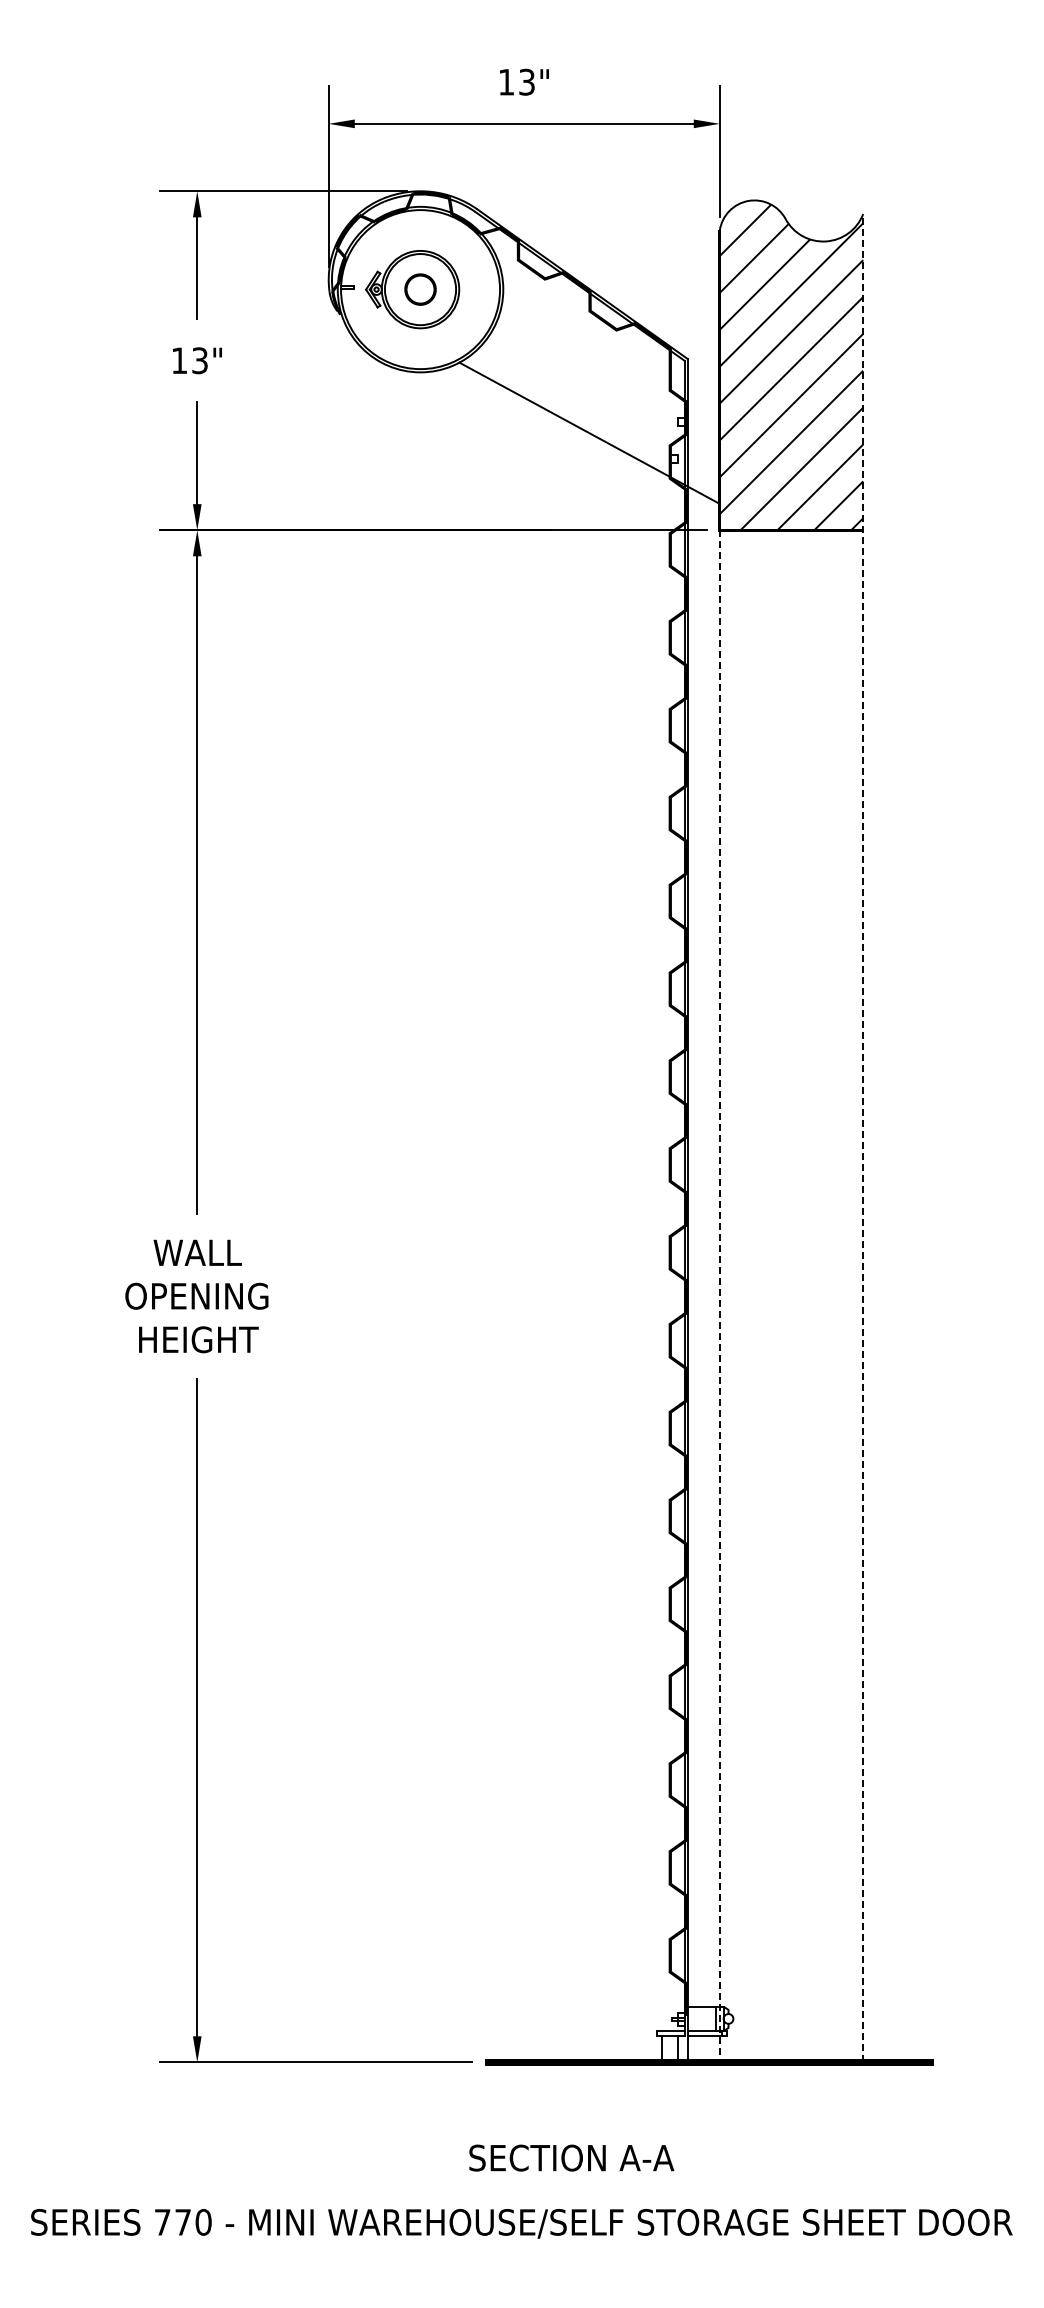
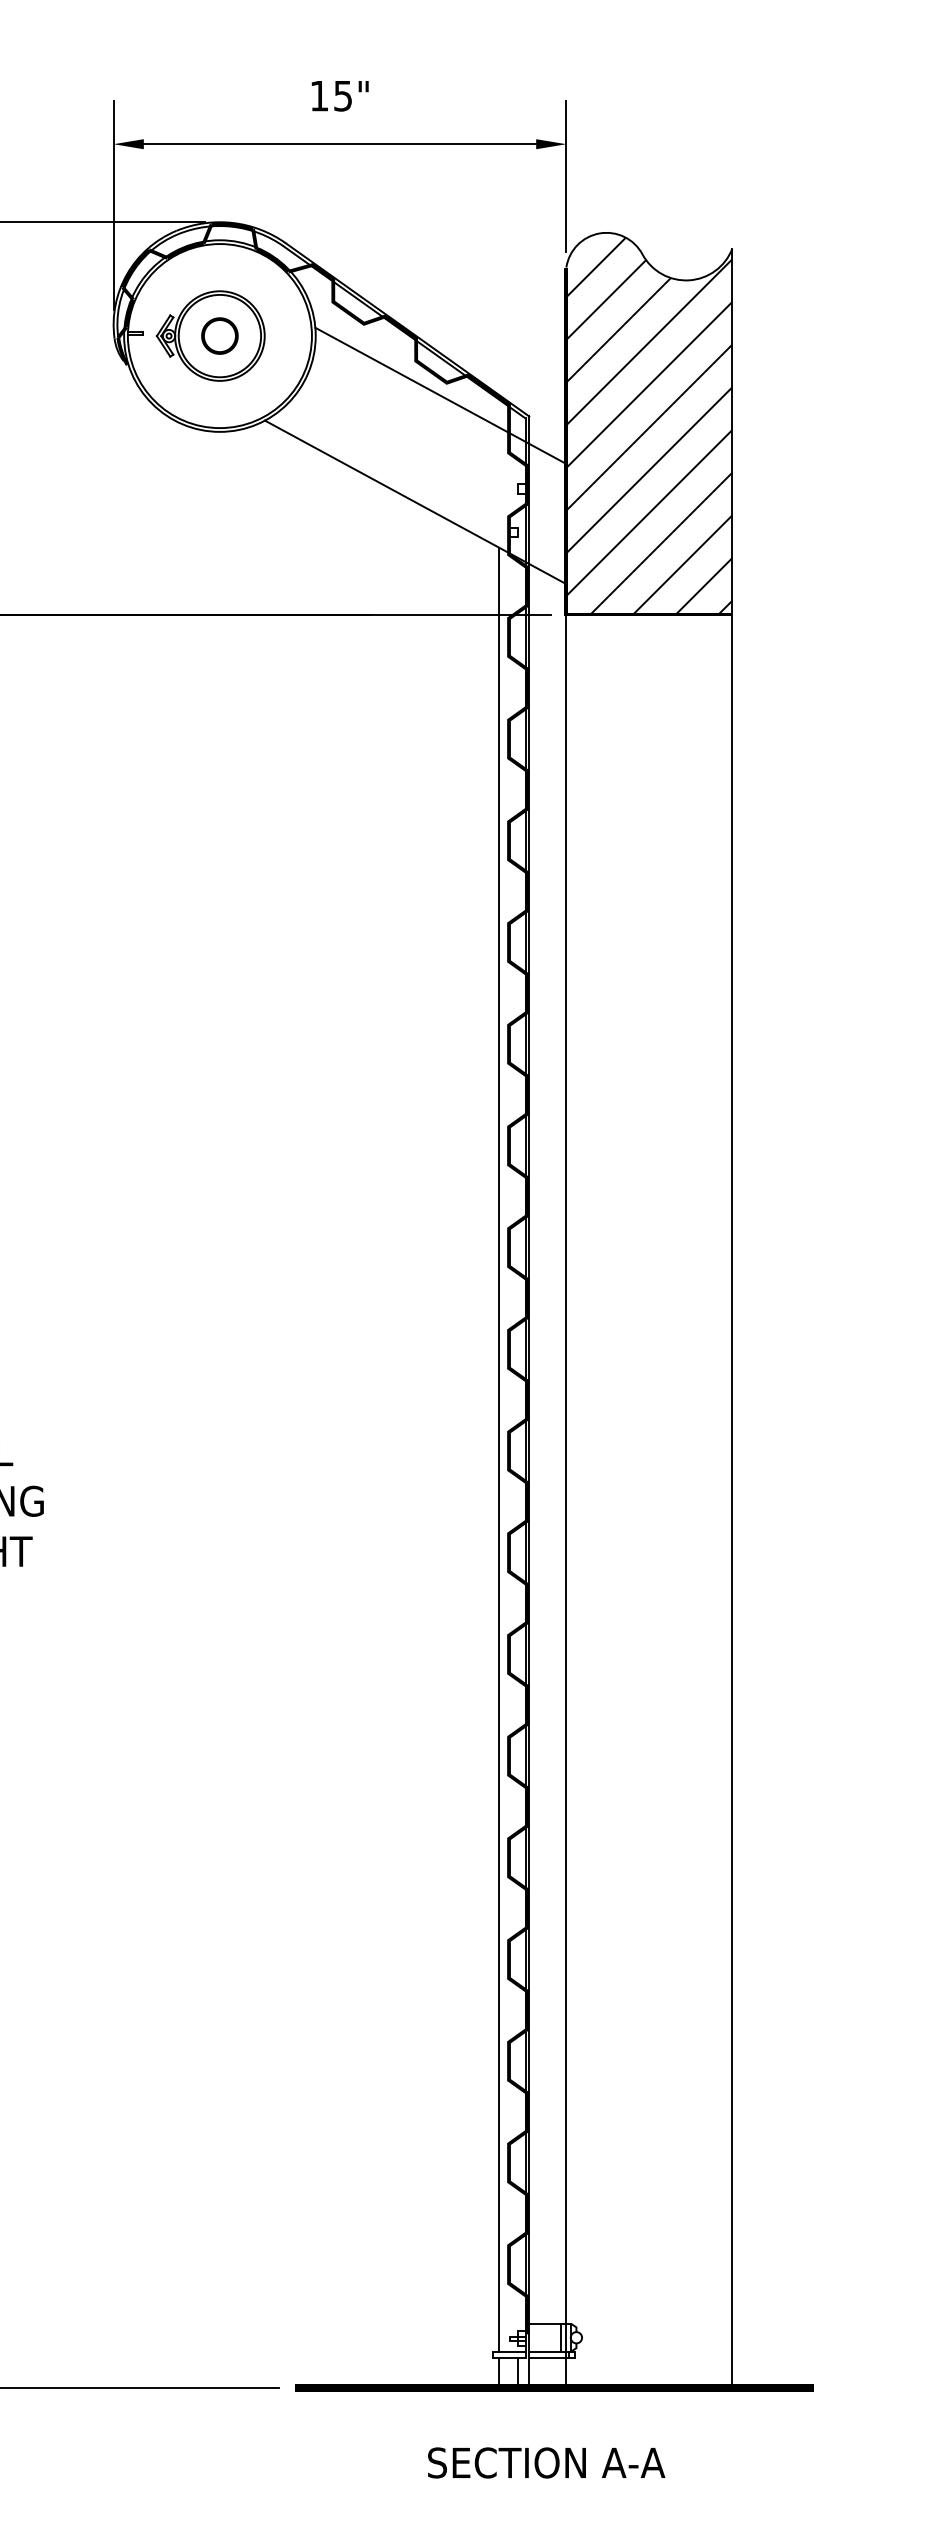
text: (527, 81) -> (343, 95), 13" -> 15"
line: (610, 341) -> (439, 396), added
line: (863, 1137) -> (732, 1317), dashed -> solid
line: (661, 1251) -> (498, 1449), added
line: (719, 1296) -> (565, 1501), dashed -> solid
text: (571, 2157) -> (546, 2462), moved

